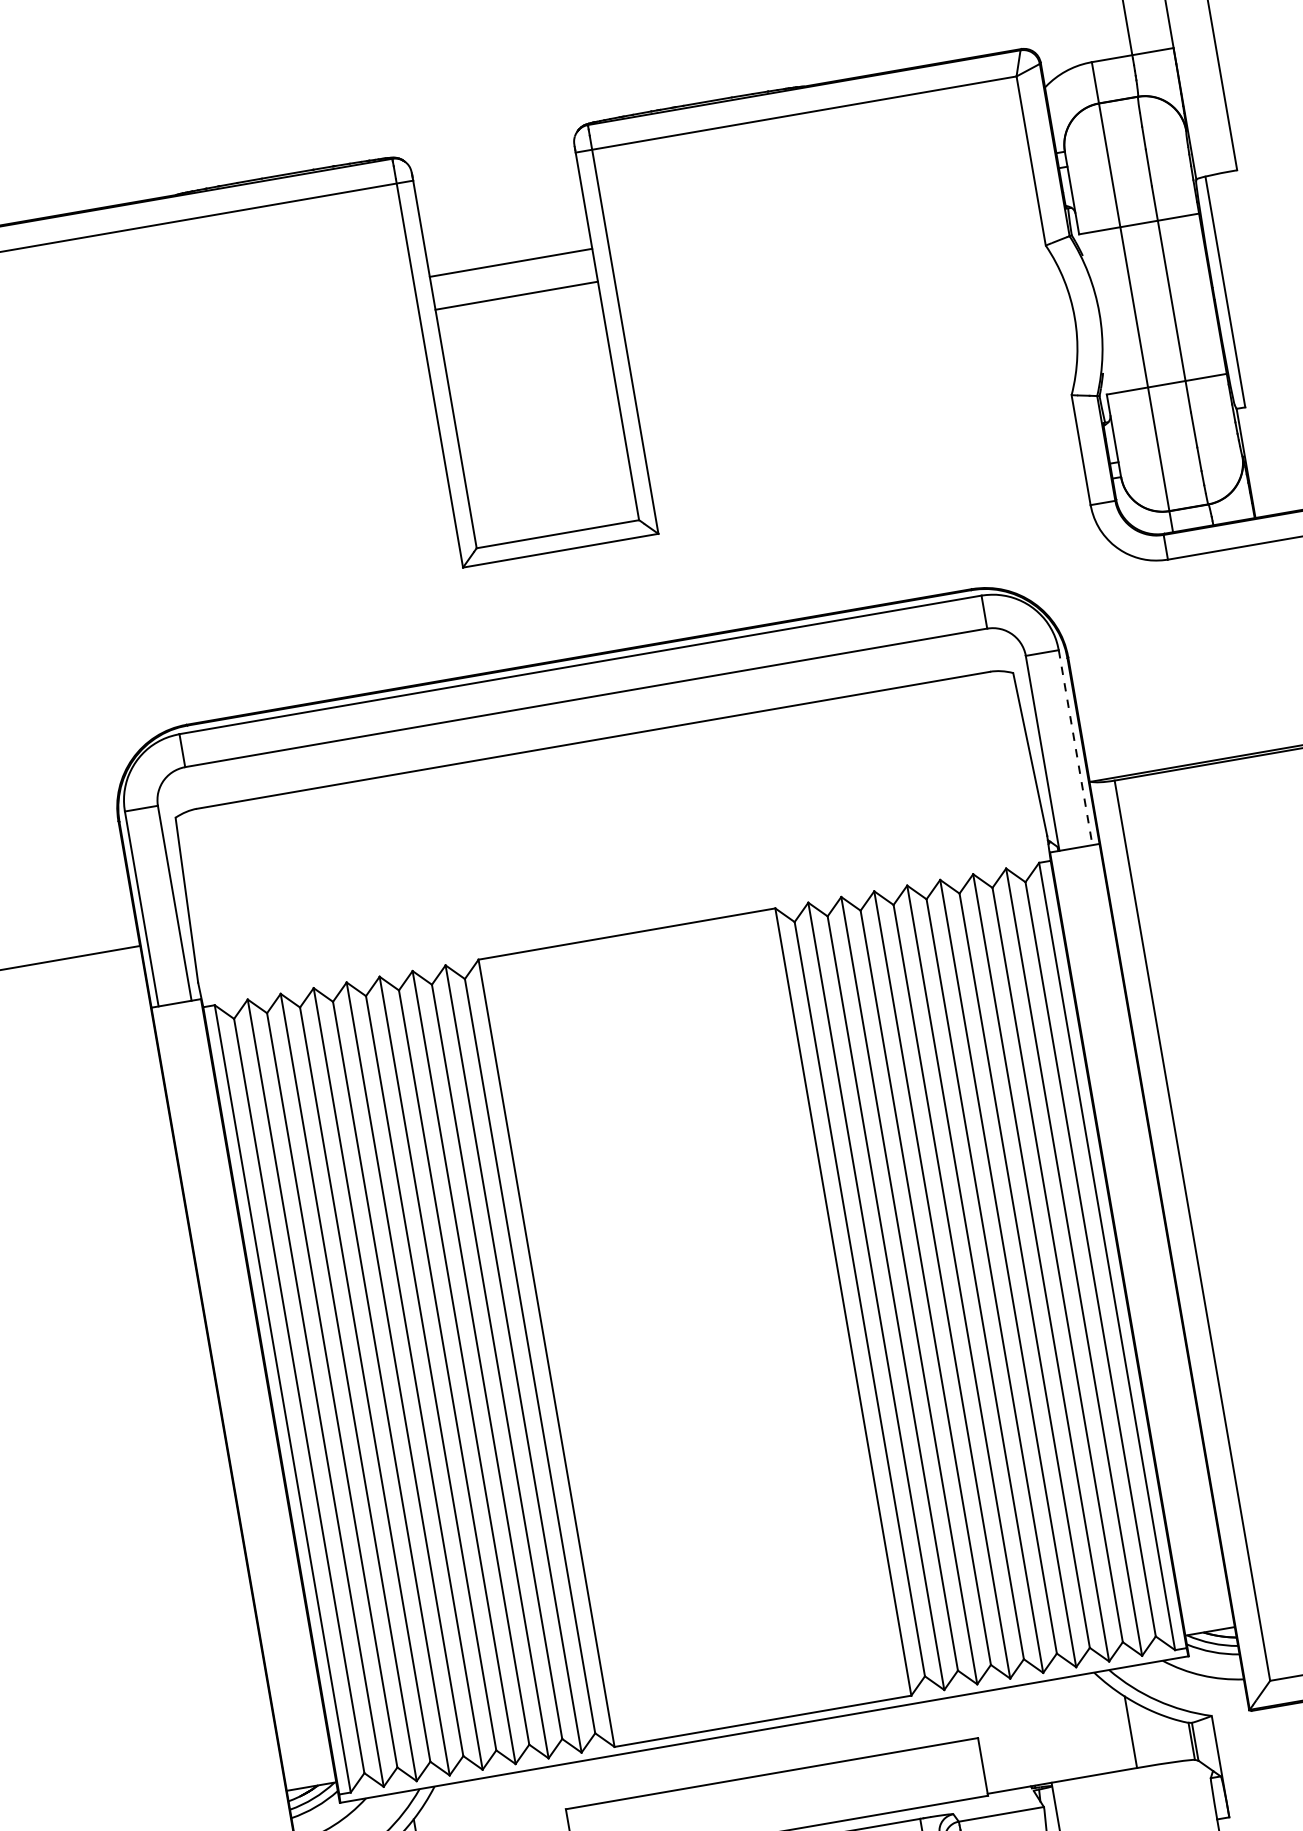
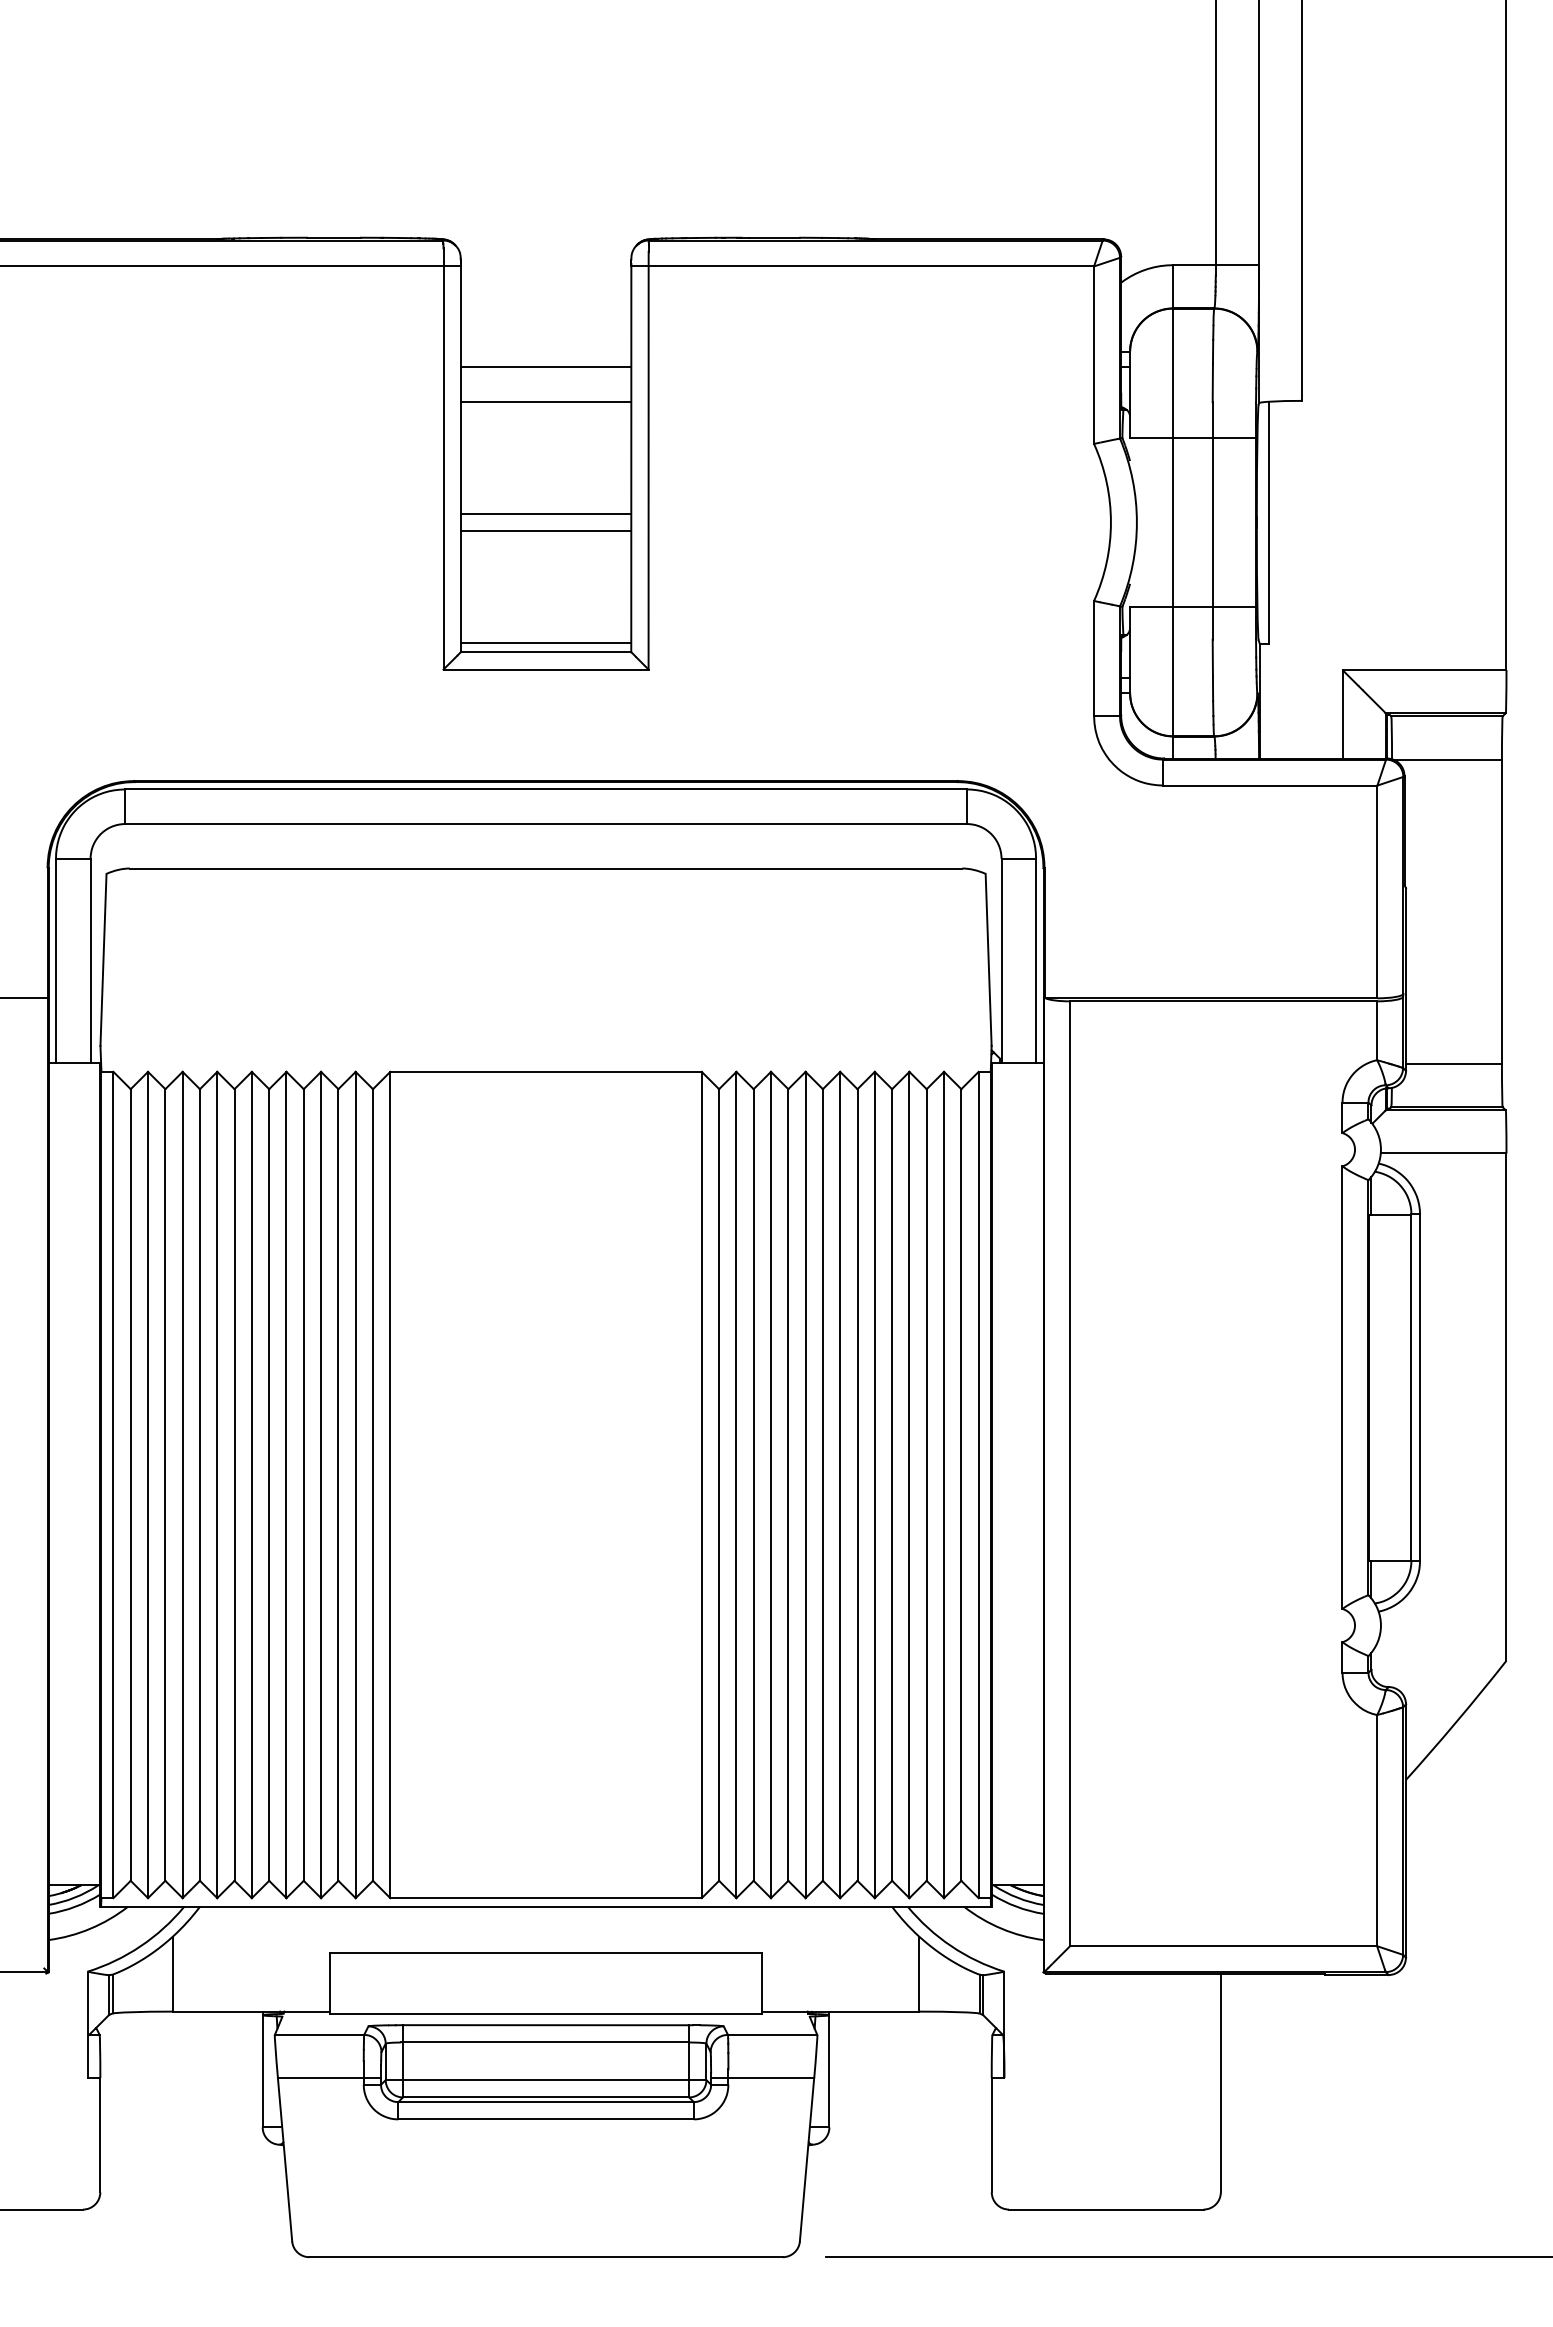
line: (534, 403) -> (545, 514), added
line: (537, 418) -> (545, 530), added
line: (555, 525) -> (545, 643), added
line: (1076, 748) -> (1036, 961), dashed -> solid

